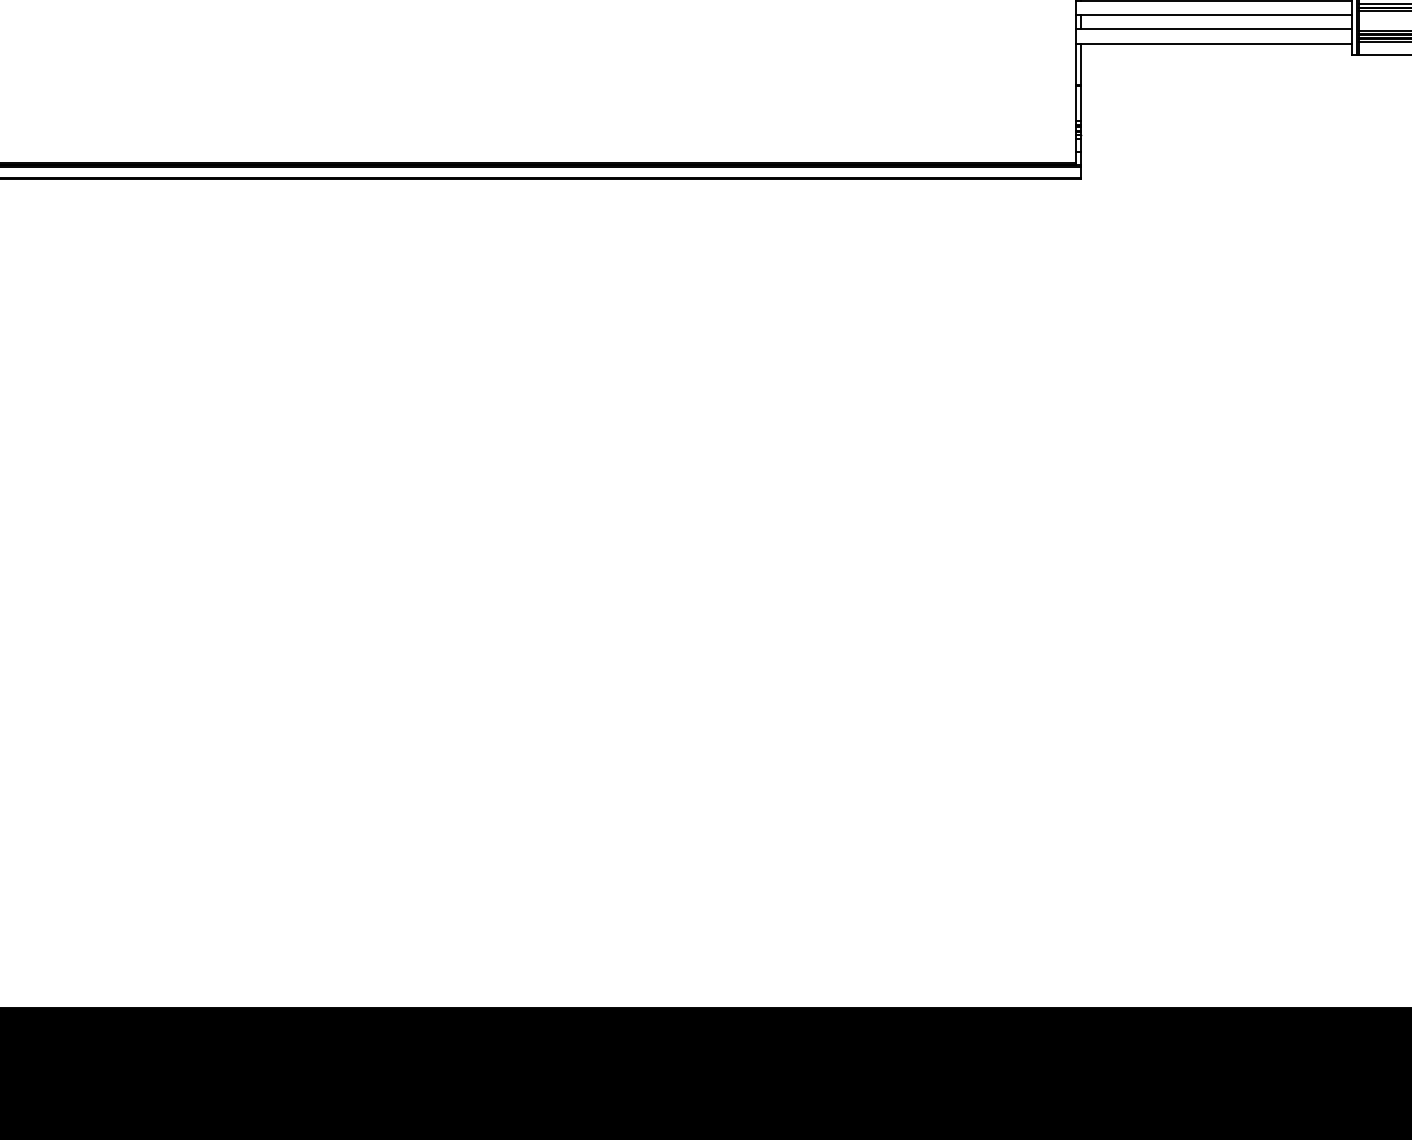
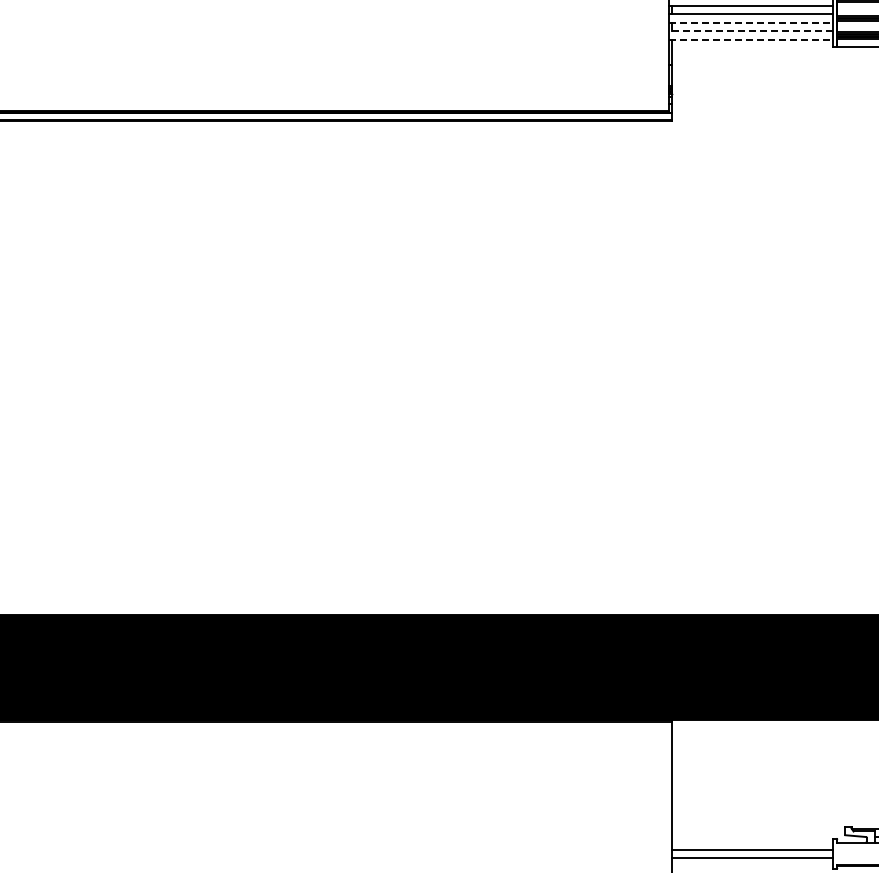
line: (1214, 14) -> (751, 22), solid -> dashed
line: (1213, 29) -> (750, 31), solid -> dashed
line: (1214, 42) -> (751, 39), solid -> dashed

